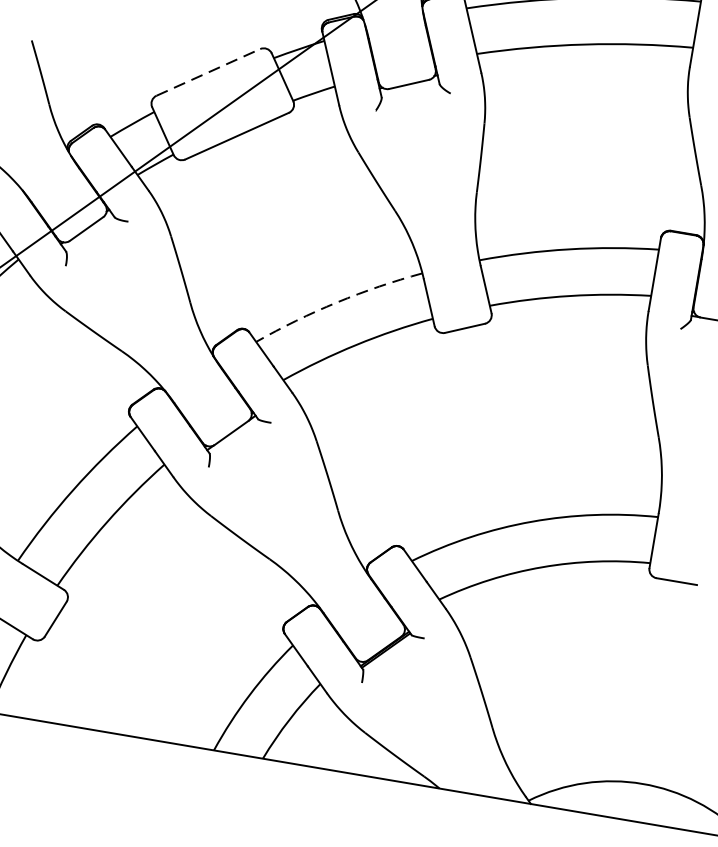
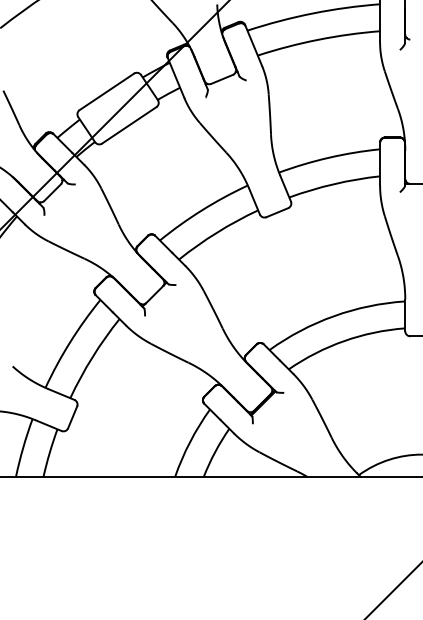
line: (207, 71) -> (106, 91), dashed -> solid
arc: (337, 302) -> (202, 210), dashed -> solid

